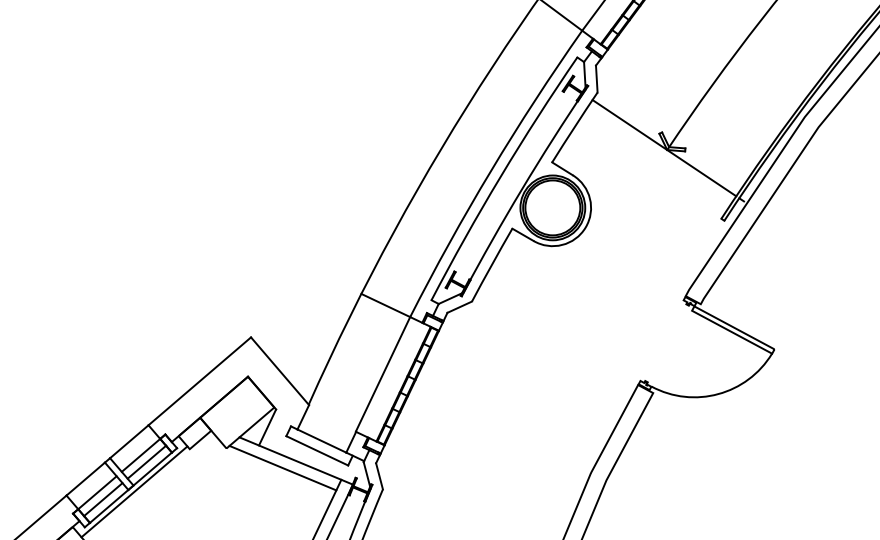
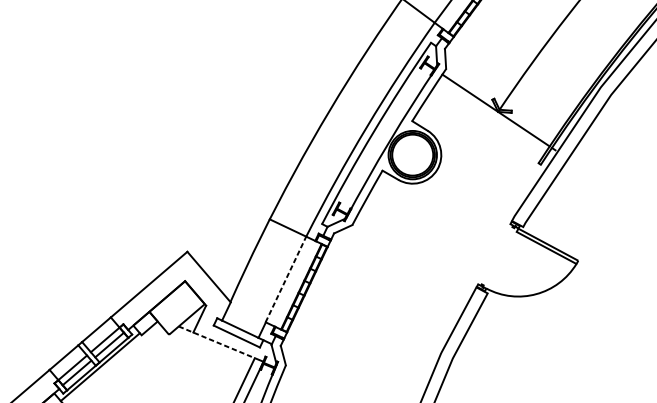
line: (383, 373) -> (286, 278), solid -> dashed
line: (290, 458) -> (216, 342), solid -> dashed
line: (282, 467) -> (210, 348), removed

